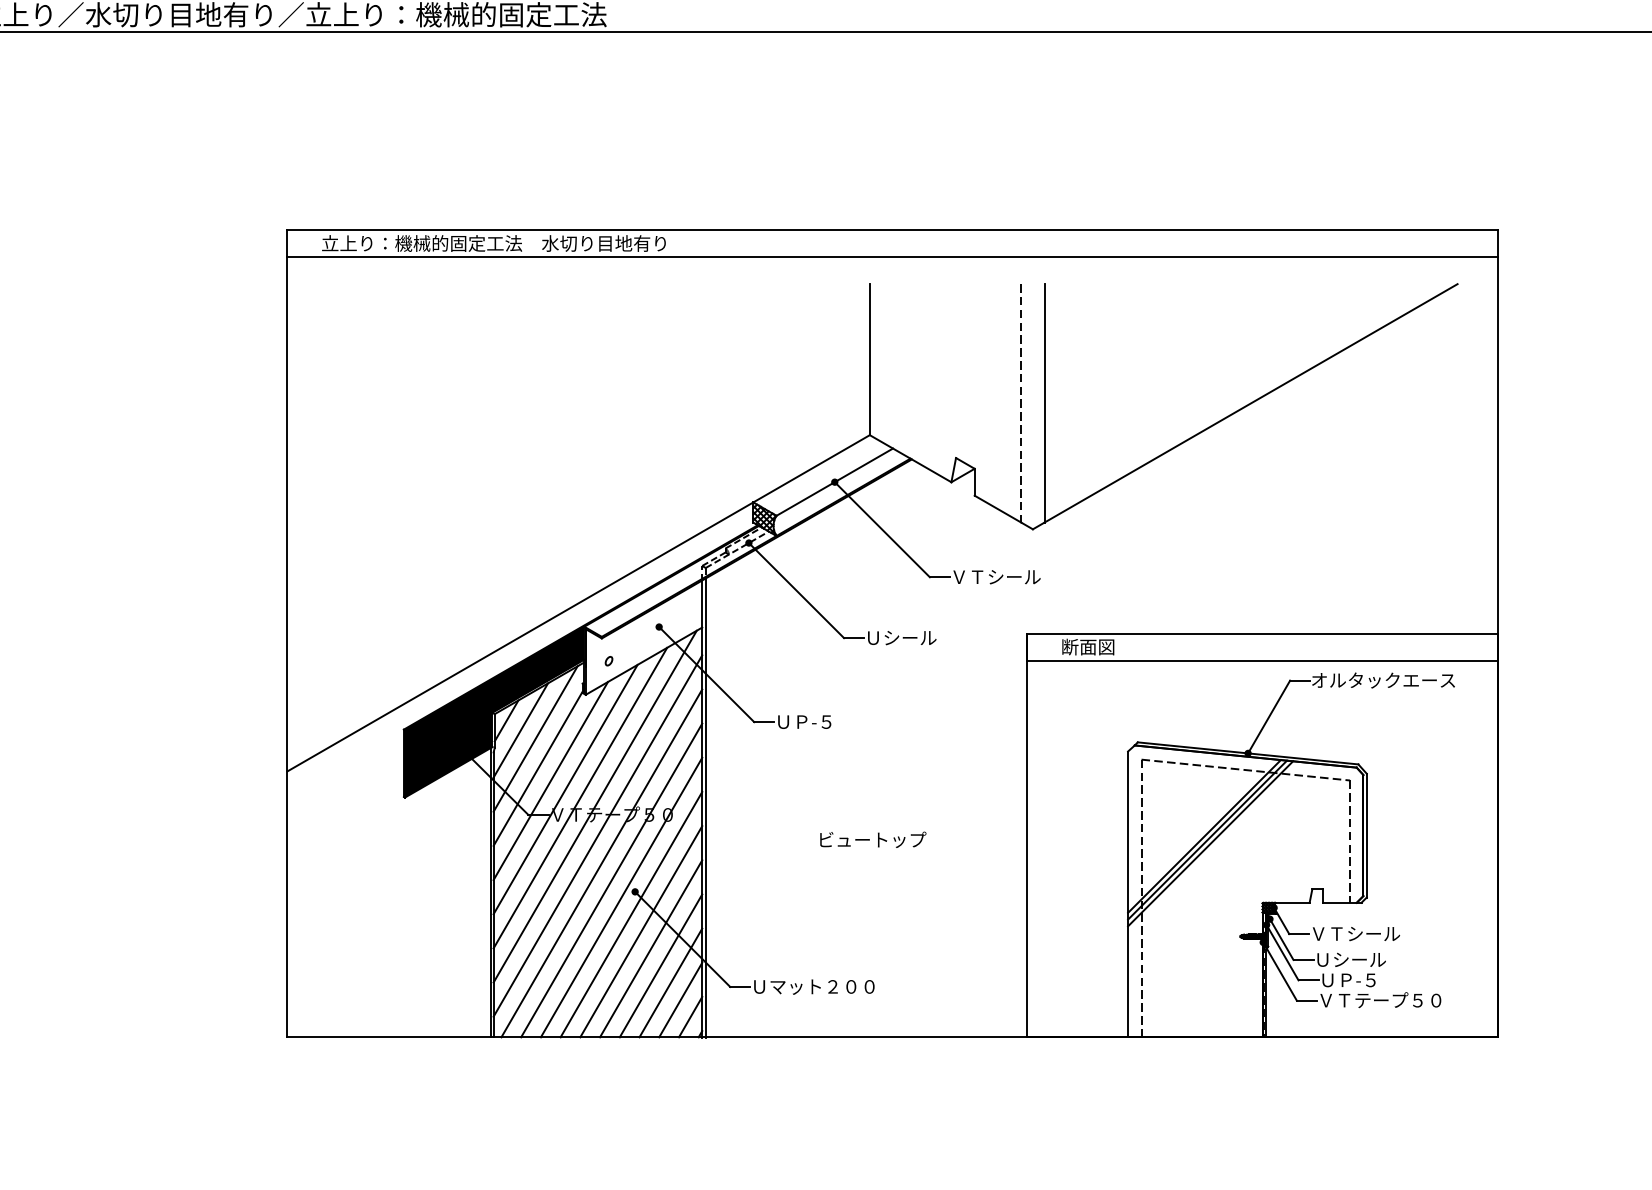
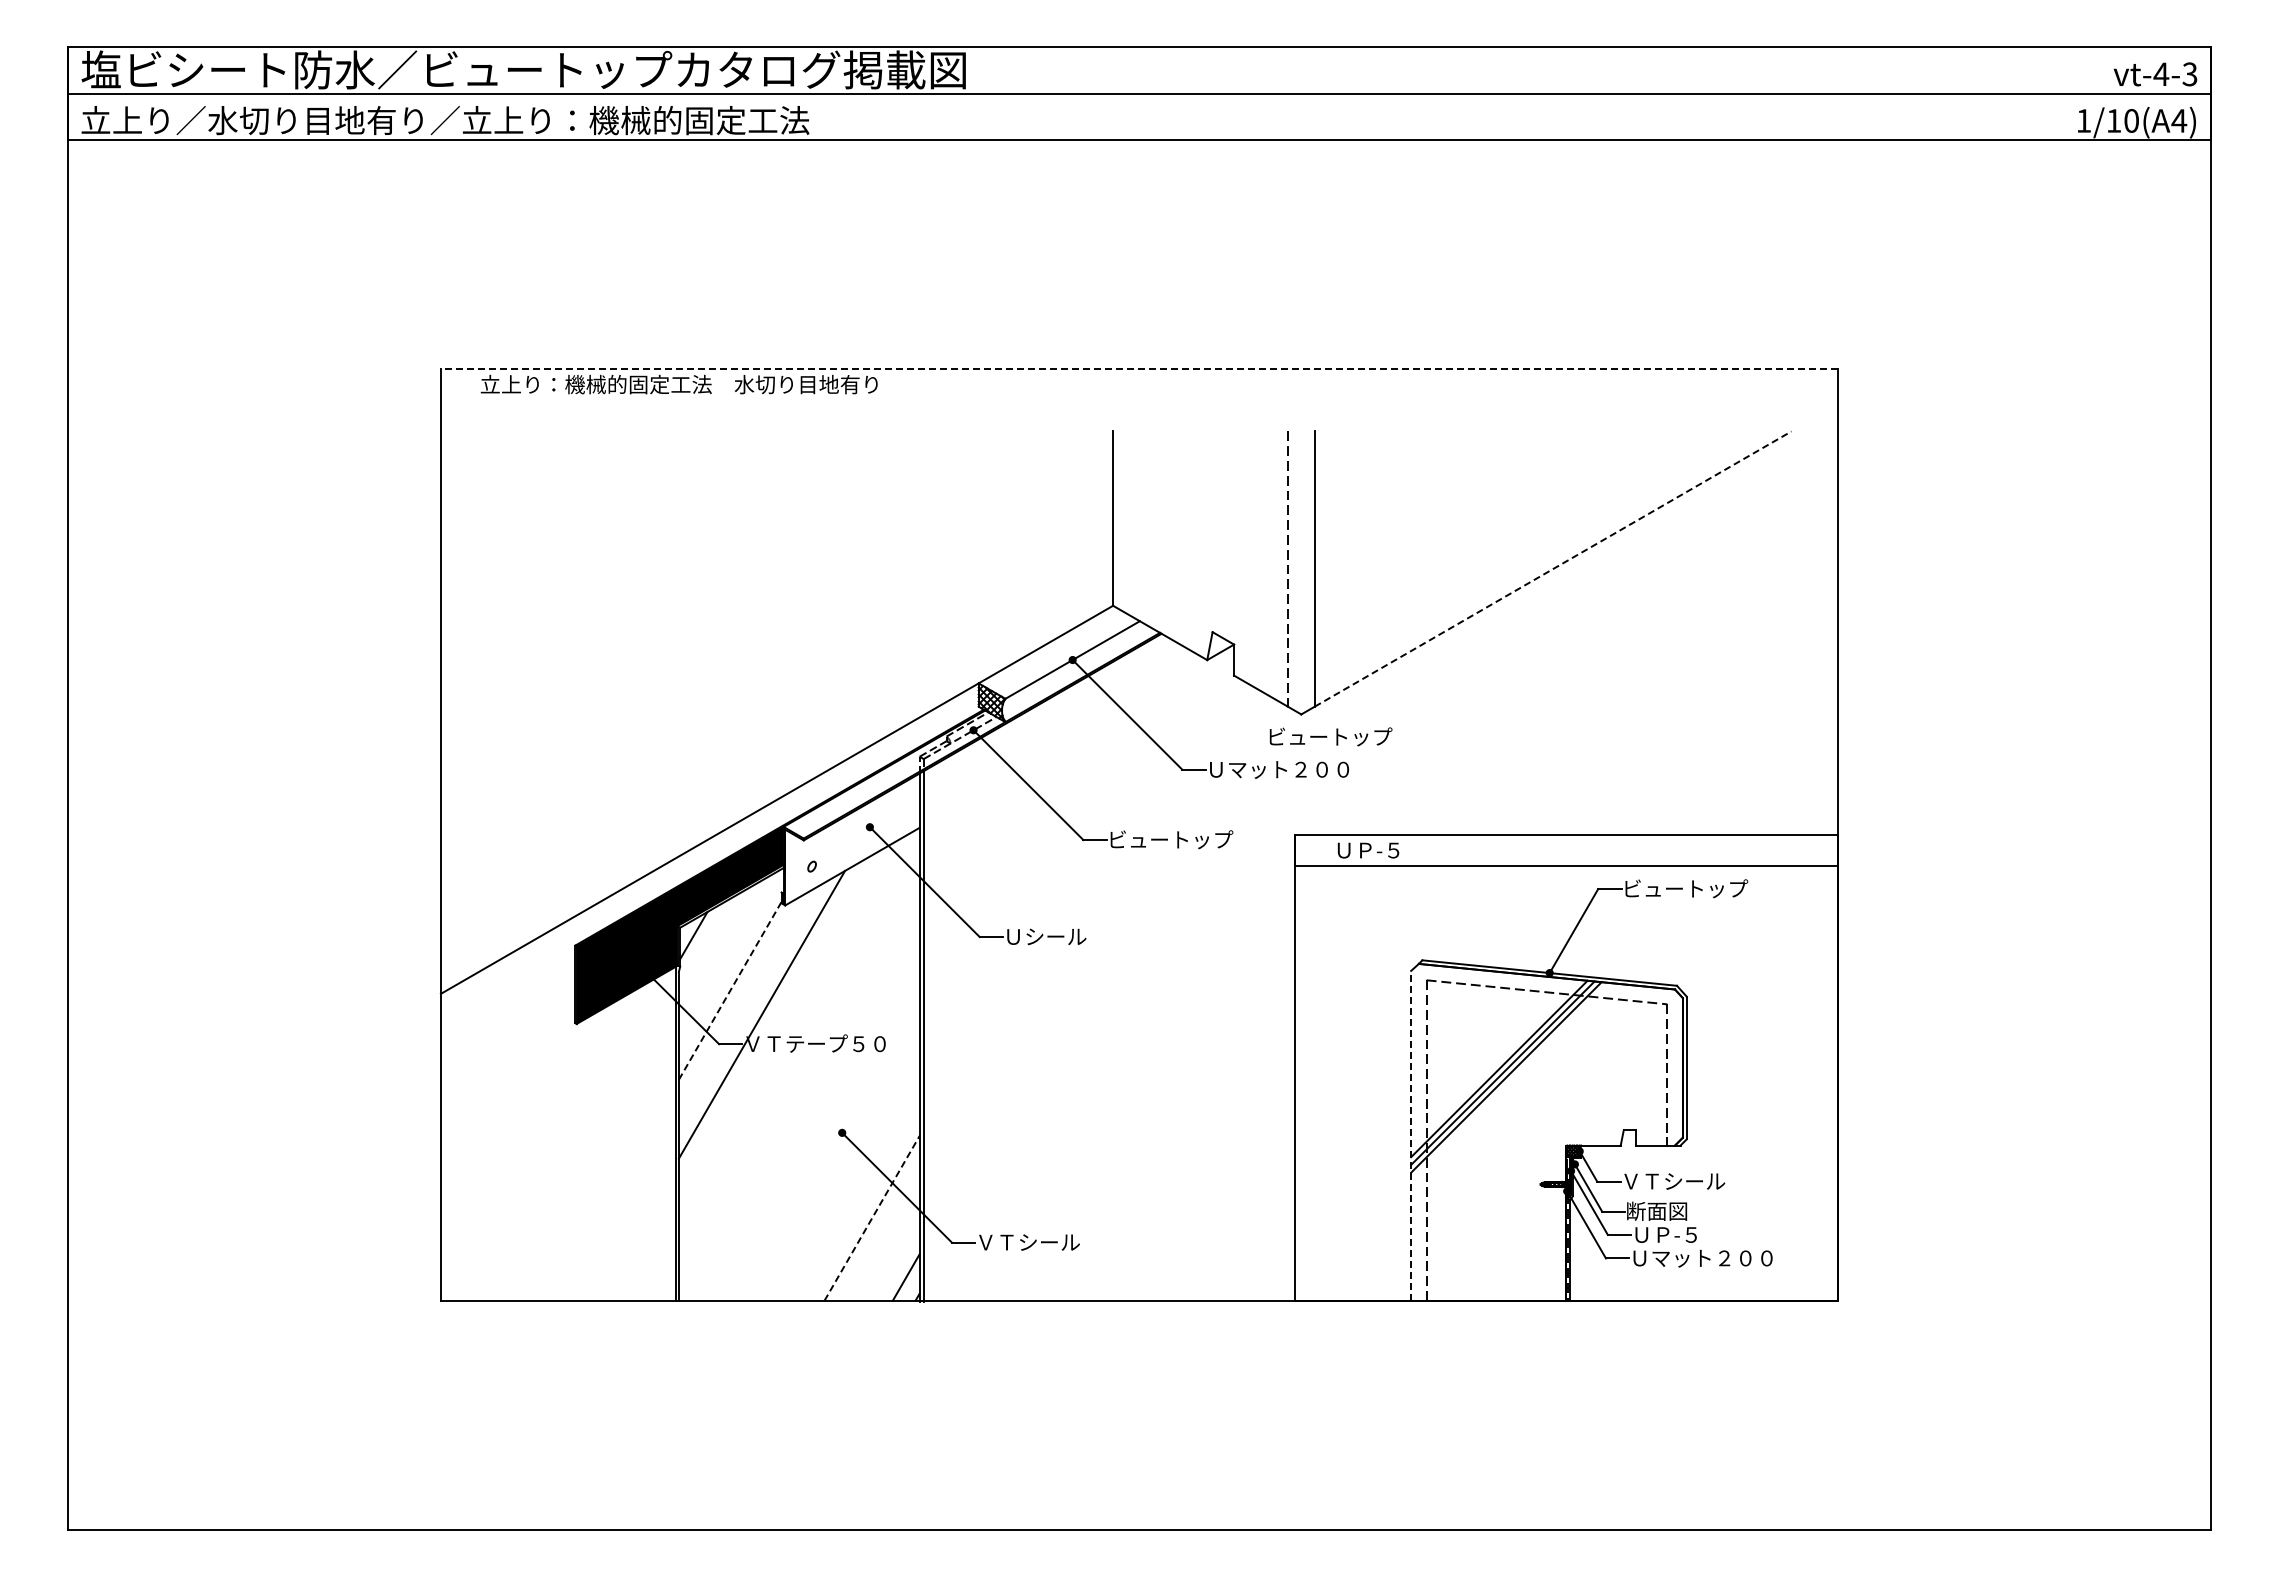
line: (892, 230) -> (1139, 369), solid -> dashed
line: (892, 257) -> (1139, 400), removed
line: (1251, 402) -> (1553, 568), solid -> dashed
text: (1014, 577) -> (1279, 769), ＶＴシール -> Ｕマット２００
text: (920, 637) -> (1171, 839), Ｕシール -> ビュートップ
text: (1090, 646) -> (1367, 849), 断面図 -> ＵＰ-５
text: (1383, 680) -> (1705, 888), オルタックエース -> ビュートップ
text: (820, 721) -> (1056, 936), ＵＰ-５ -> Ｕシール
line: (520, 730) -> (709, 946), removed
line: (534, 739) -> (726, 956), removed
line: (538, 768) -> (730, 990), solid -> dashed
line: (550, 780) -> (744, 1004), removed
line: (579, 797) -> (778, 1024), removed
line: (594, 806) -> (795, 1034), removed
line: (597, 835) -> (798, 1067), removed
text: (872, 839) -> (1330, 736), moved
line: (601, 862) -> (803, 1099), removed
line: (611, 880) -> (814, 1119), removed
line: (1128, 894) -> (1411, 1135), solid -> dashed
line: (621, 897) -> (826, 1139), removed
line: (631, 914) -> (837, 1158), removed
line: (640, 931) -> (848, 1178), removed
line: (650, 948) -> (860, 1198), removed
text: (1350, 959) -> (1667, 1210), Ｕシール -> 断面図
line: (661, 965) -> (872, 1217), solid -> dashed
line: (670, 982) -> (883, 1237), removed
text: (813, 986) -> (1048, 1242), Ｕマット２００ -> ＶＴシール
line: (680, 999) -> (894, 1257), removed
text: (1371, 999) -> (1692, 1257), ＶＴテープ５０ -> Ｕマット２００

